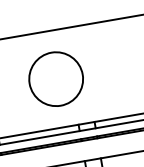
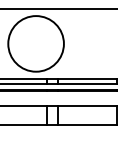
circle: (55, 78) -> (35, 43), size x1.43

